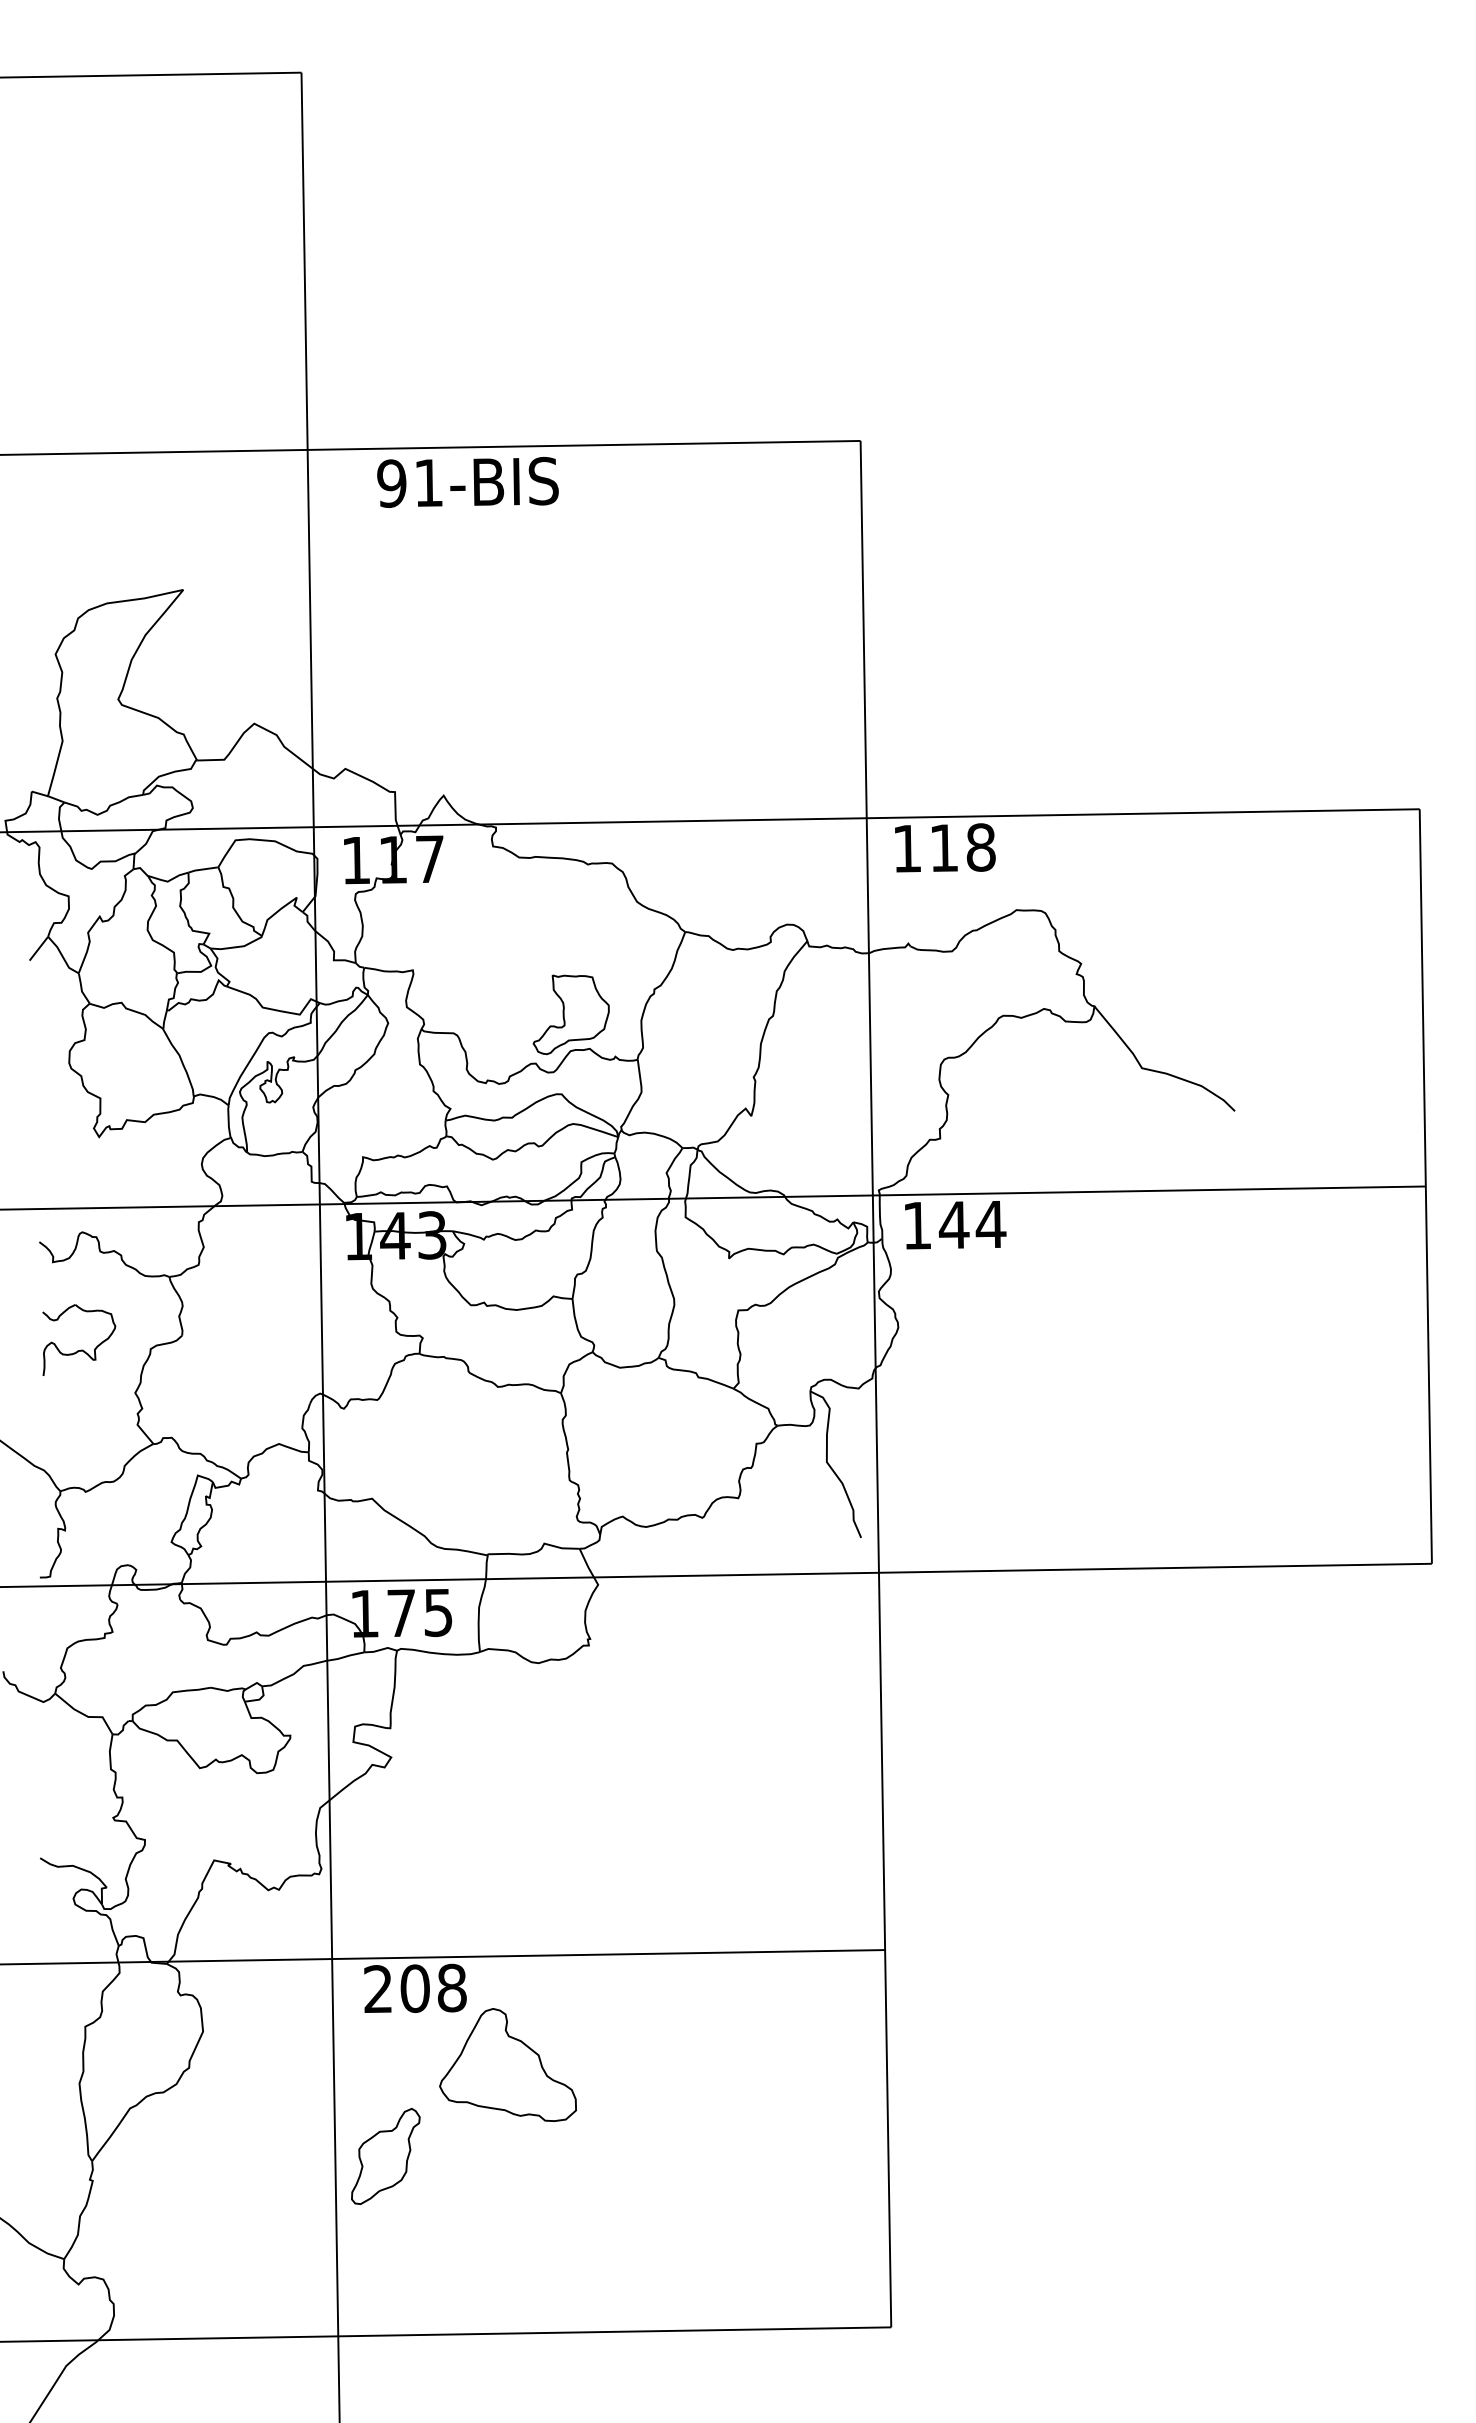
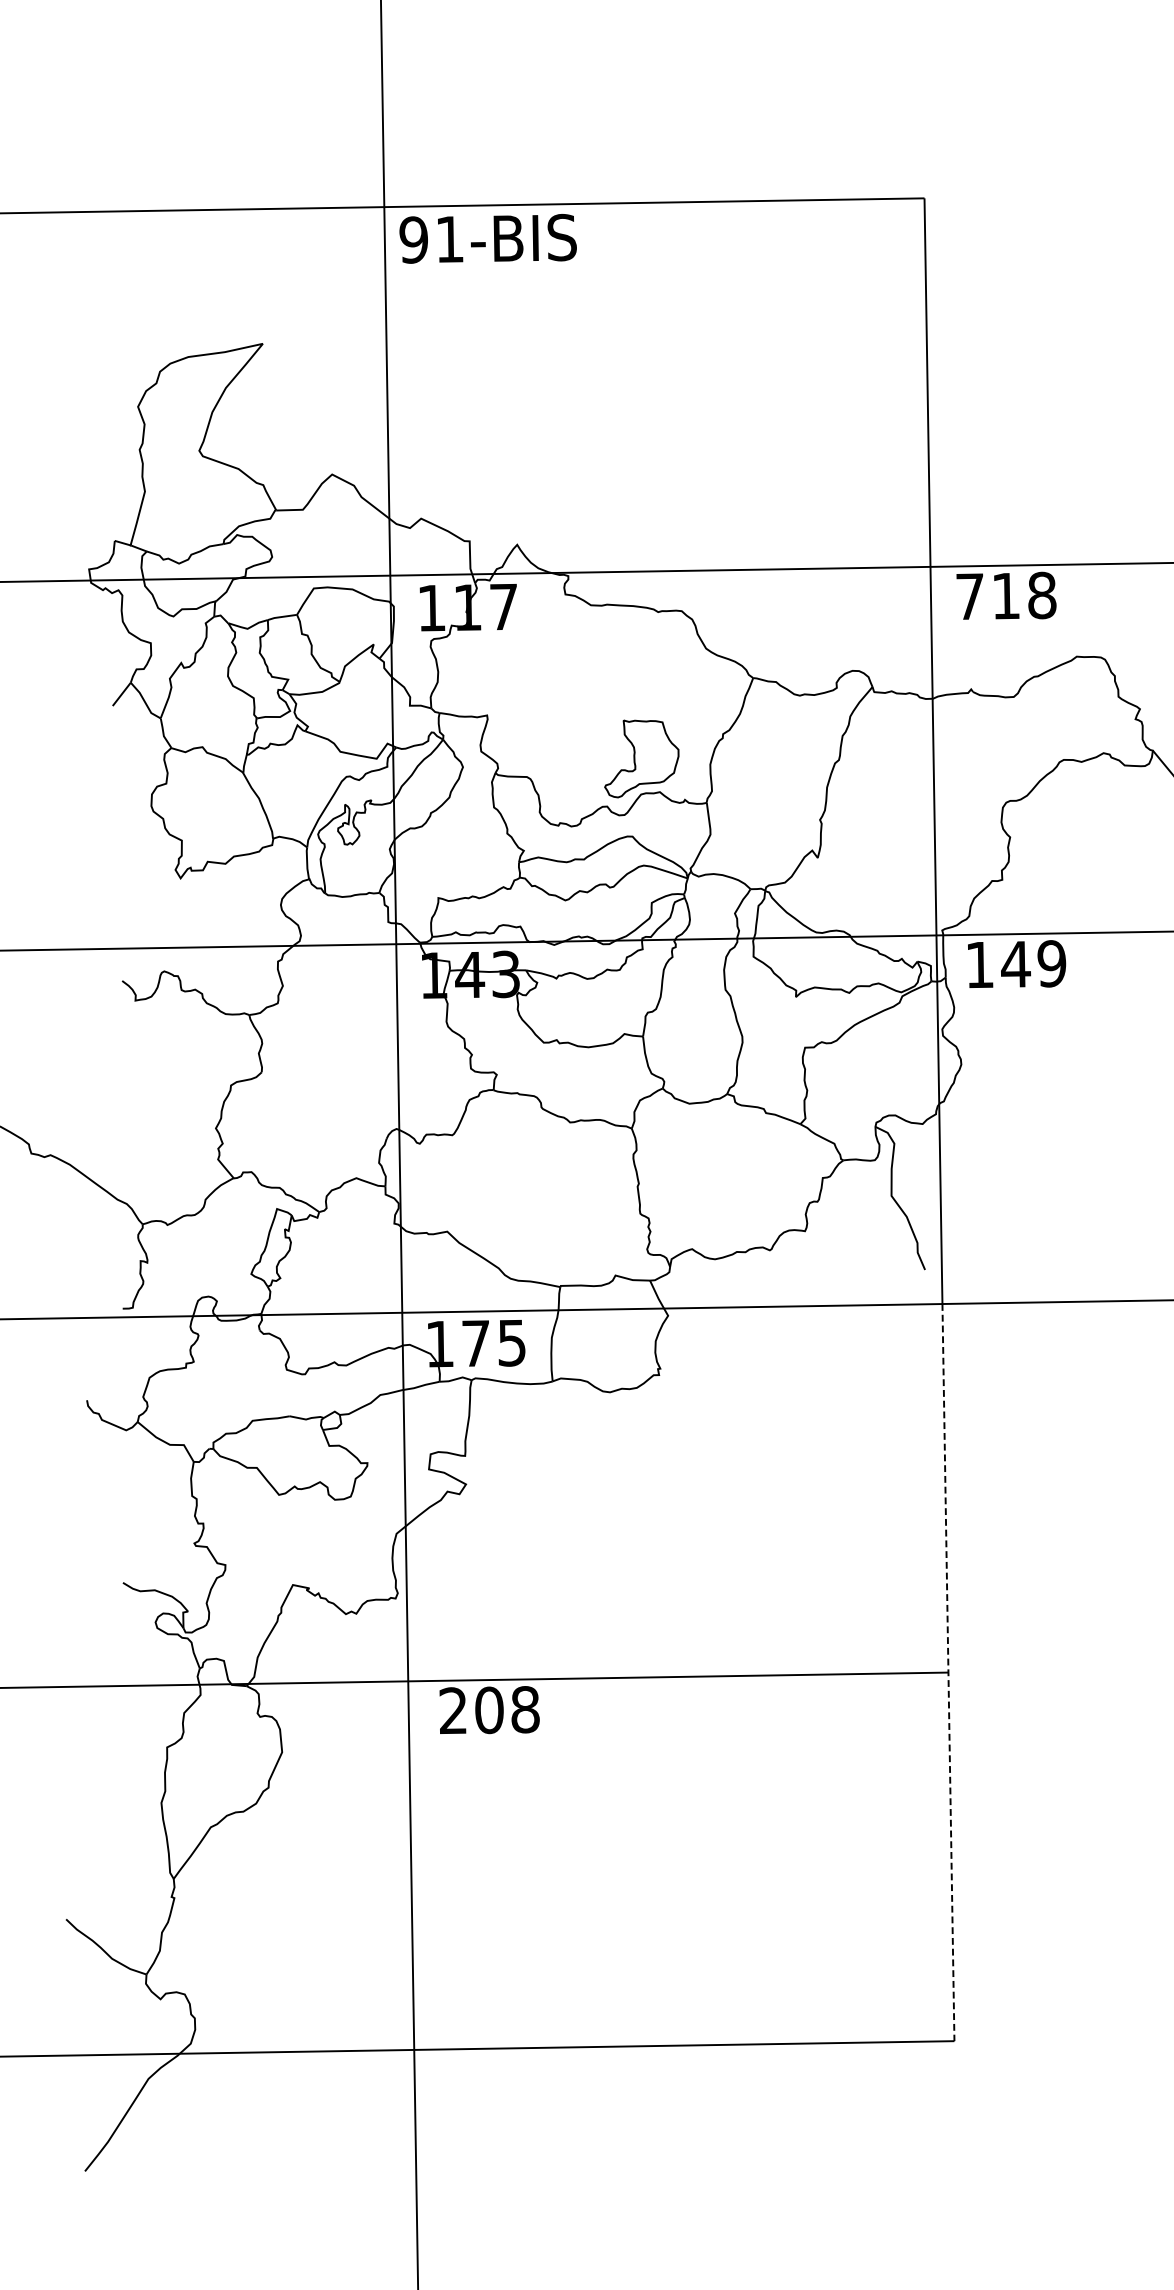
text: (467, 481) -> (487, 237), moved
text: (906, 848) -> (969, 596), 118 -> 718
text: (990, 1224) -> (1051, 963), 144 -> 149
part: (80, 1349) -> (162, 1085), removed
line: (885, 1950) -> (948, 1673), solid -> dashed
part: (507, 2064) -> (579, 1784), removed
part: (385, 2156) -> (460, 1874), removed

